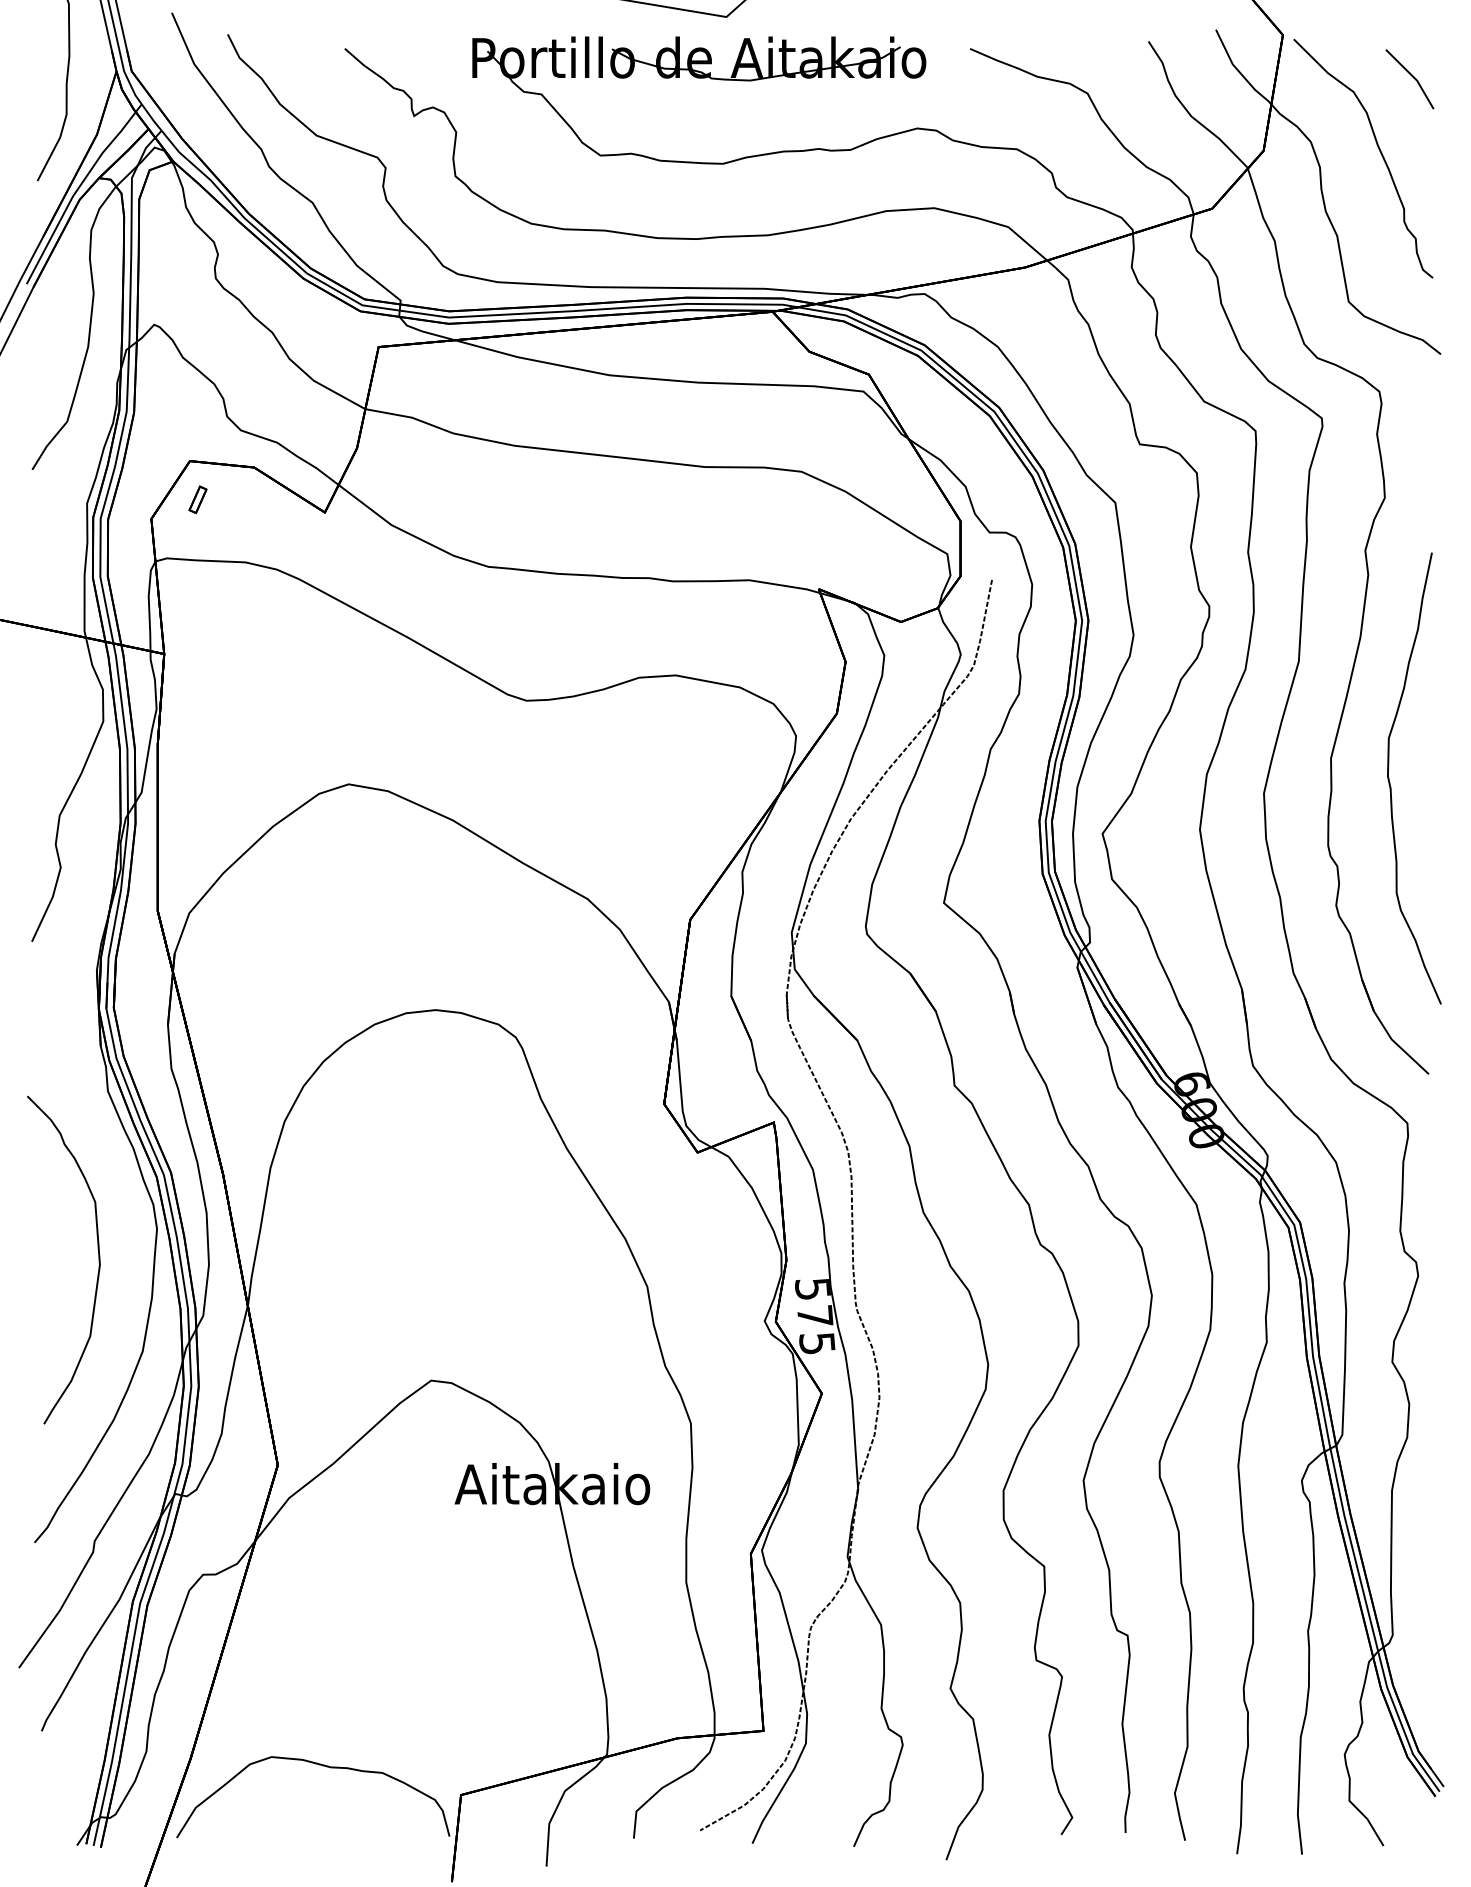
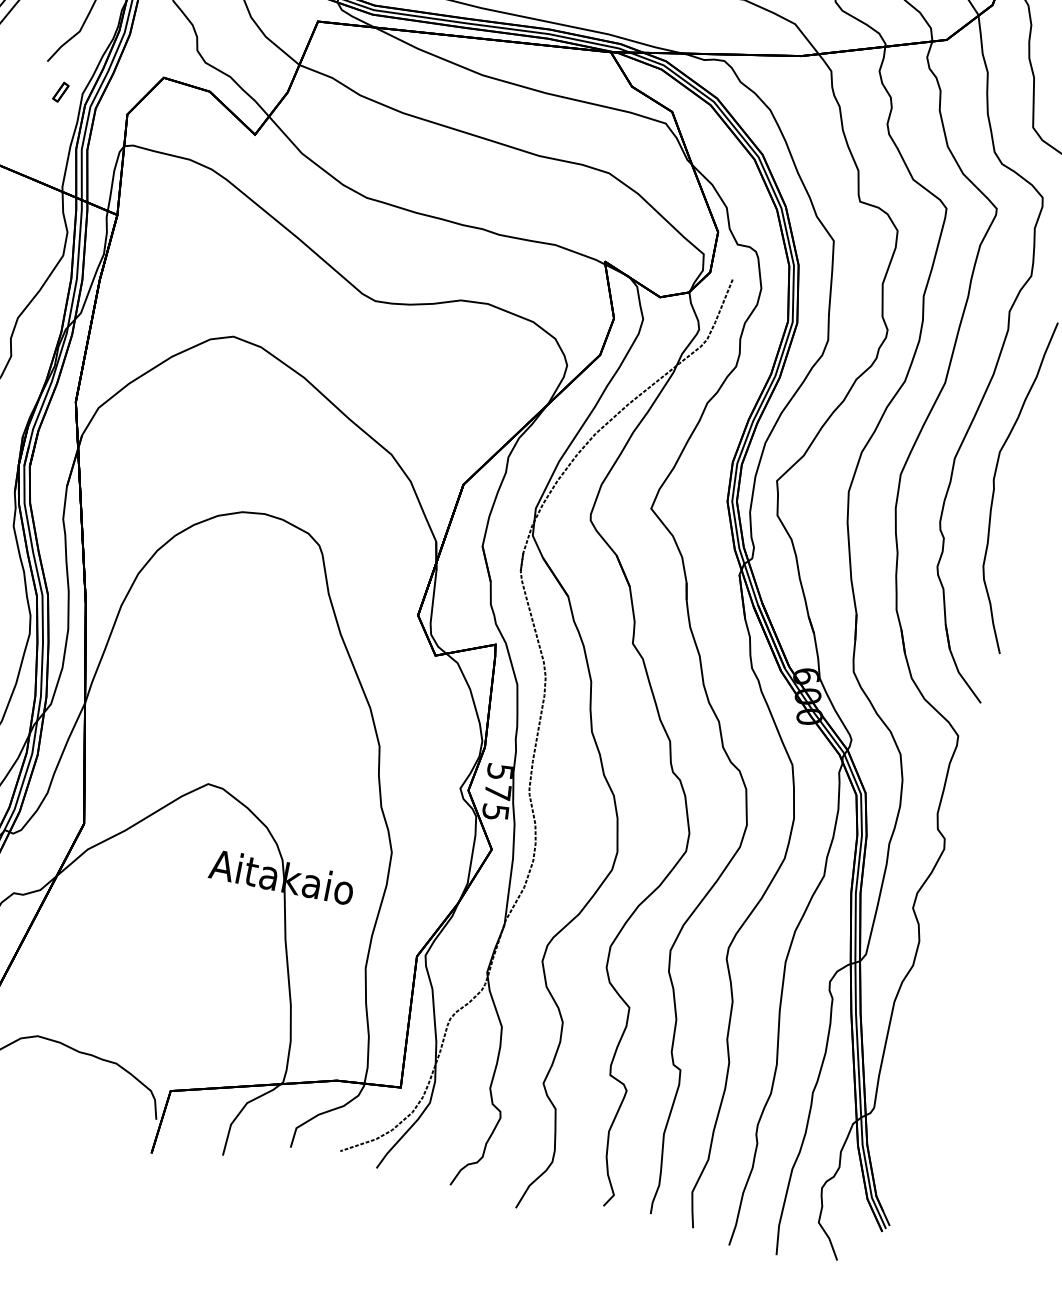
part: (197, 499) -> (60, 91), moved

